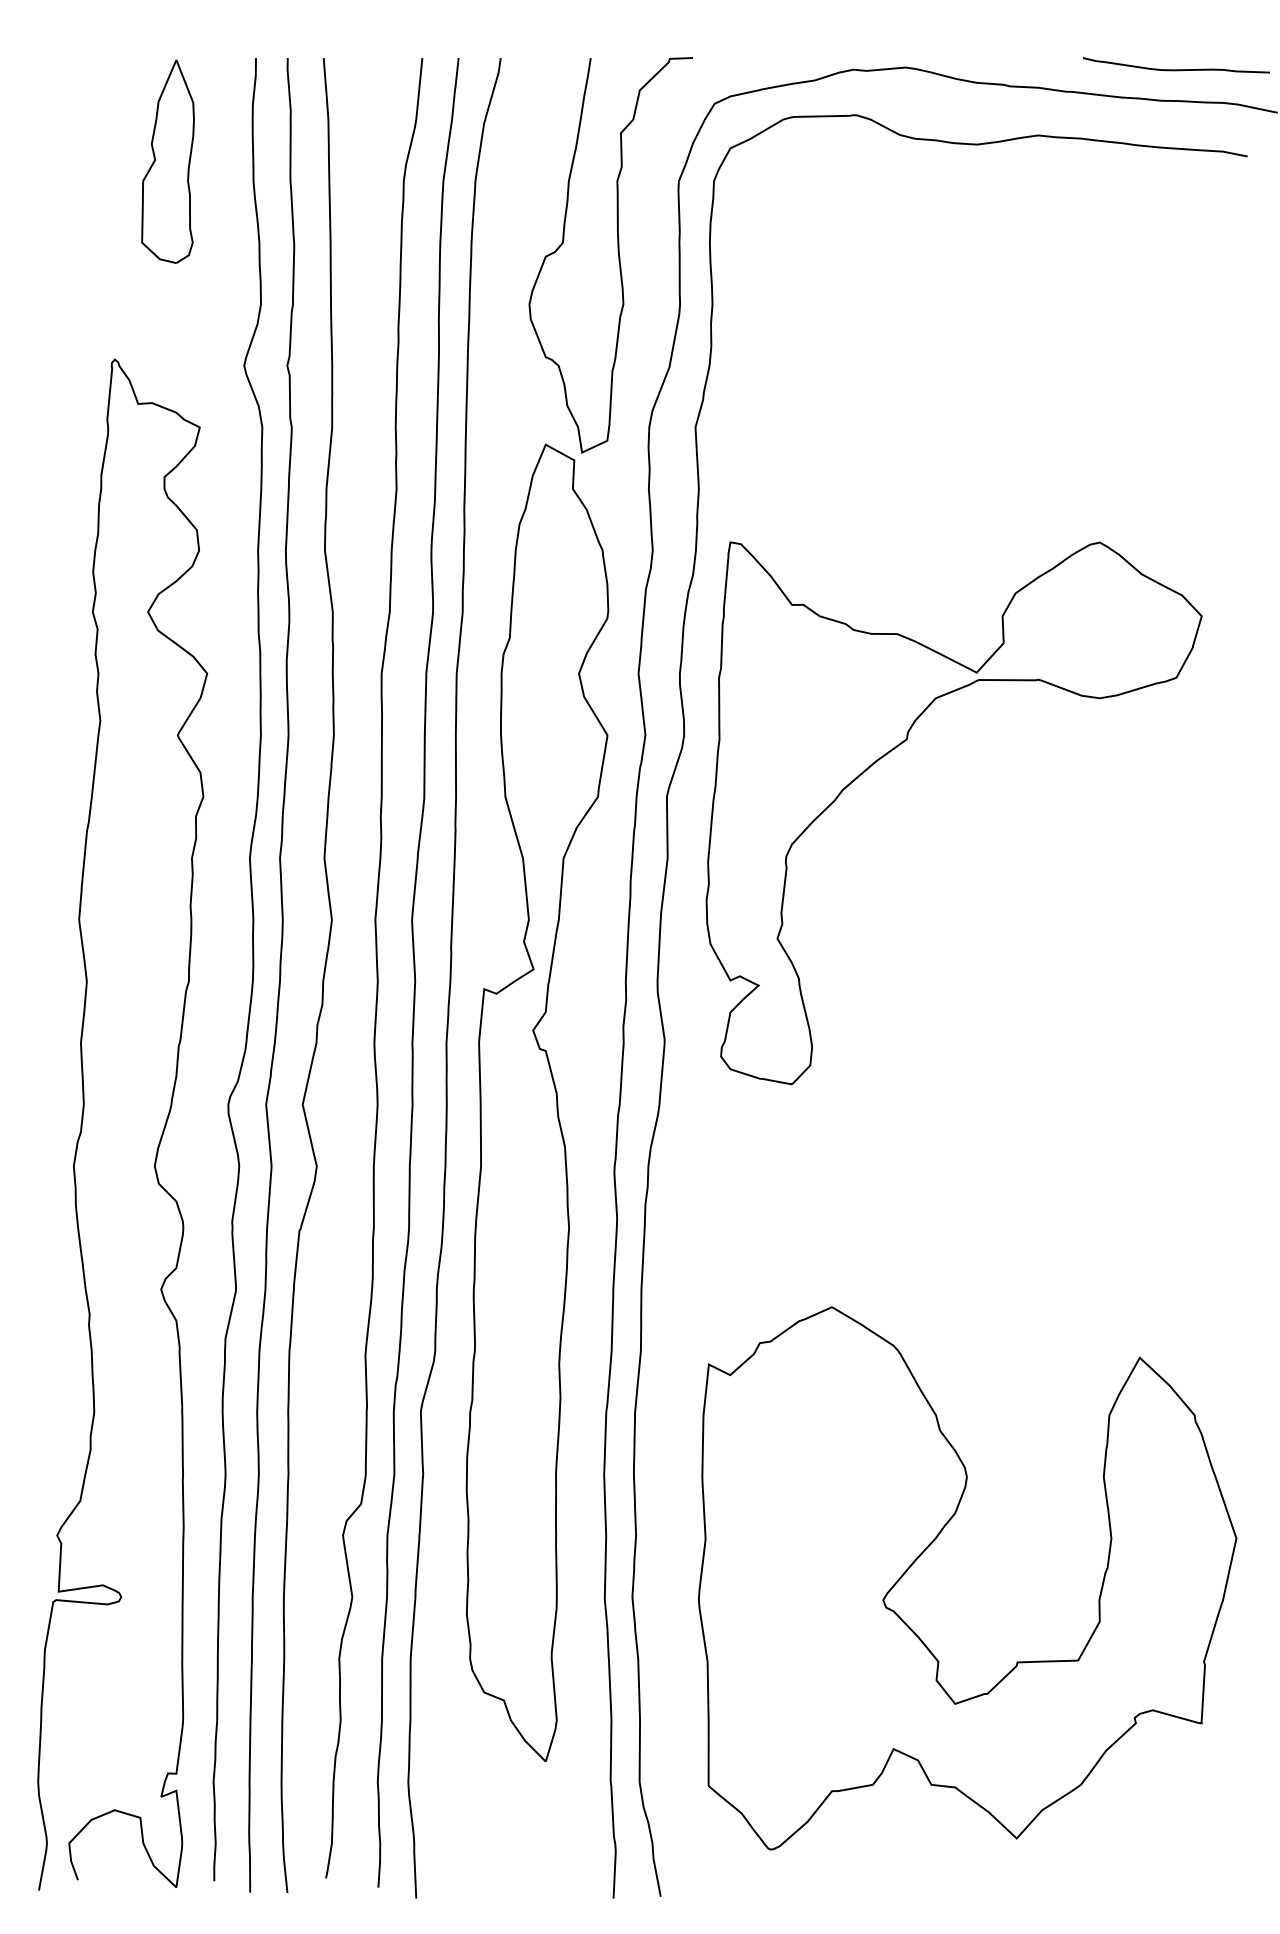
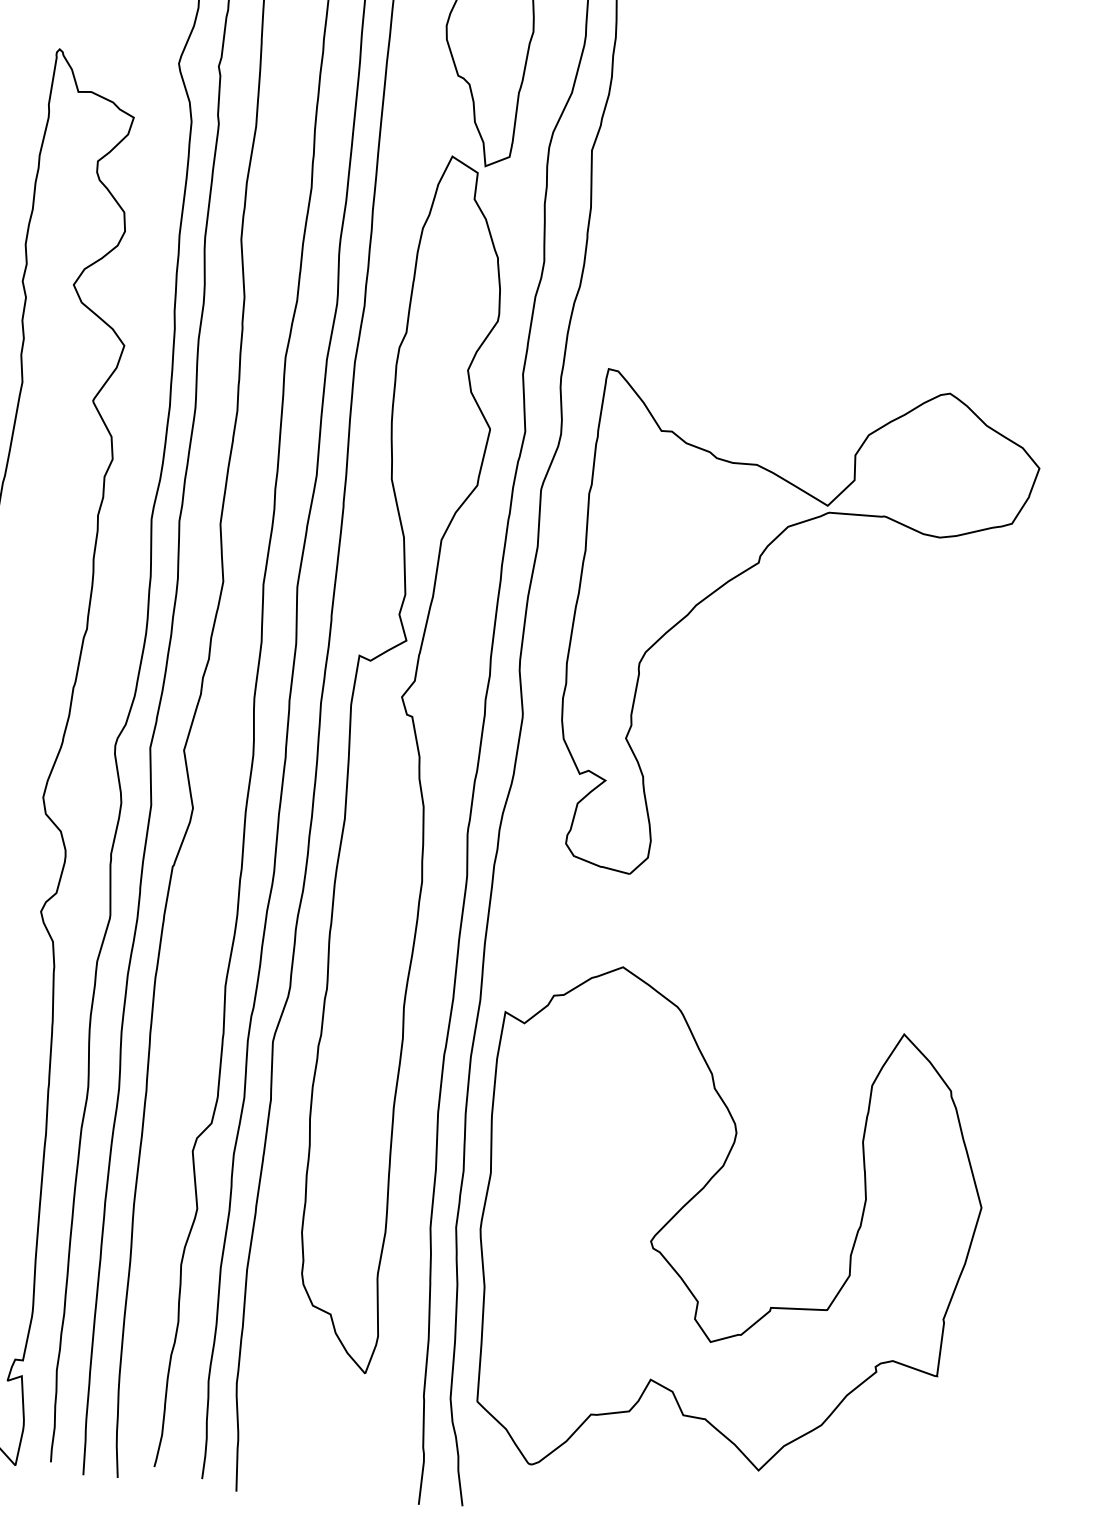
part: (900, 745) -> (752, 568), moved
part: (932, 1543) -> (700, 1192), moved

